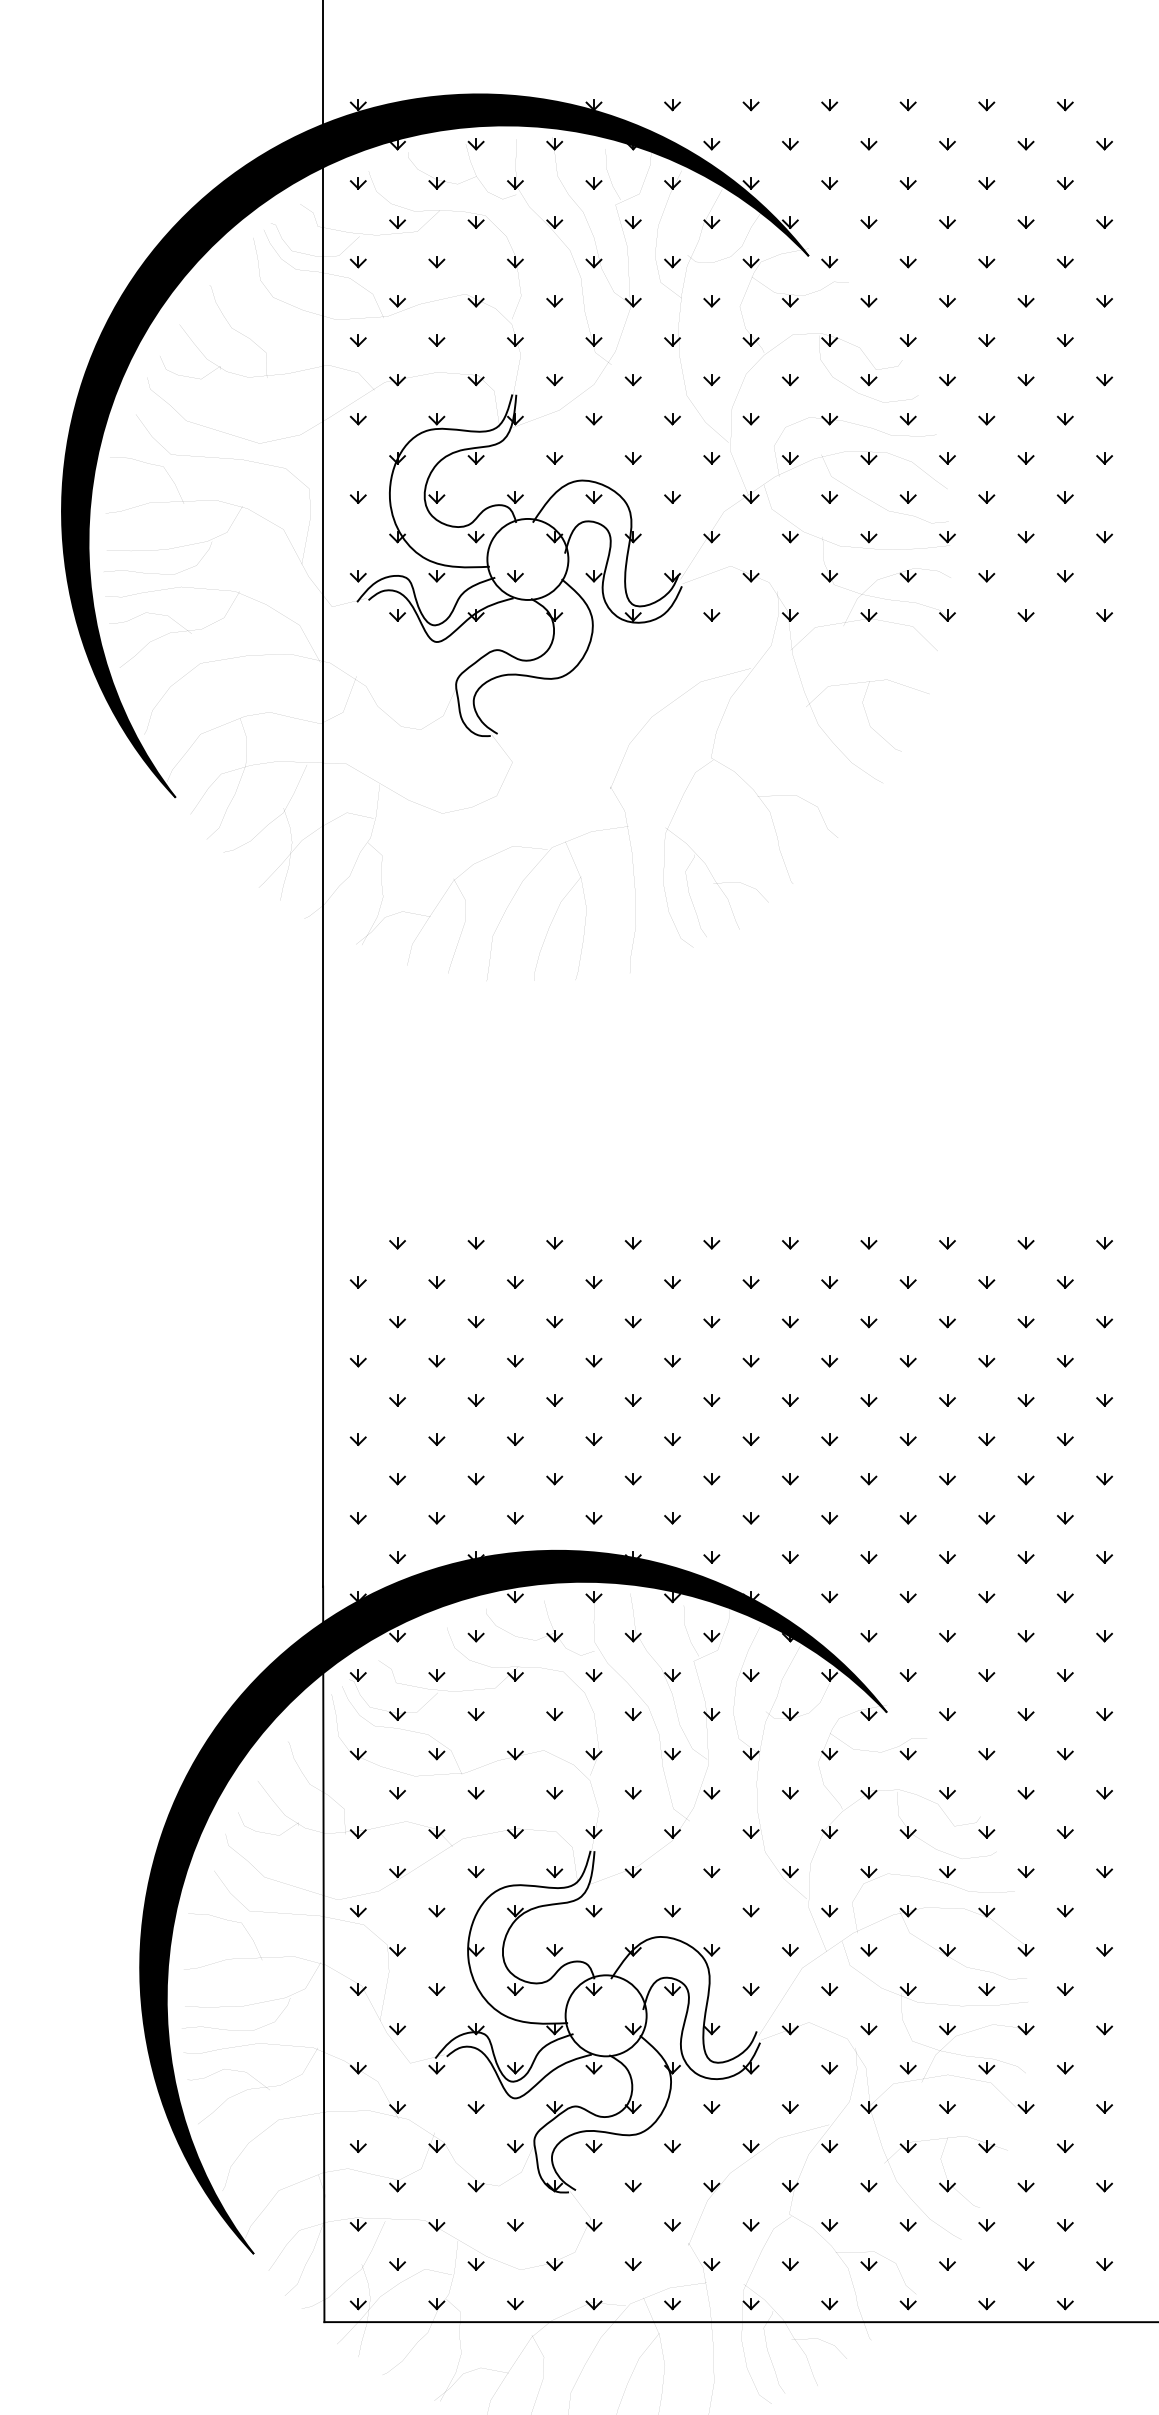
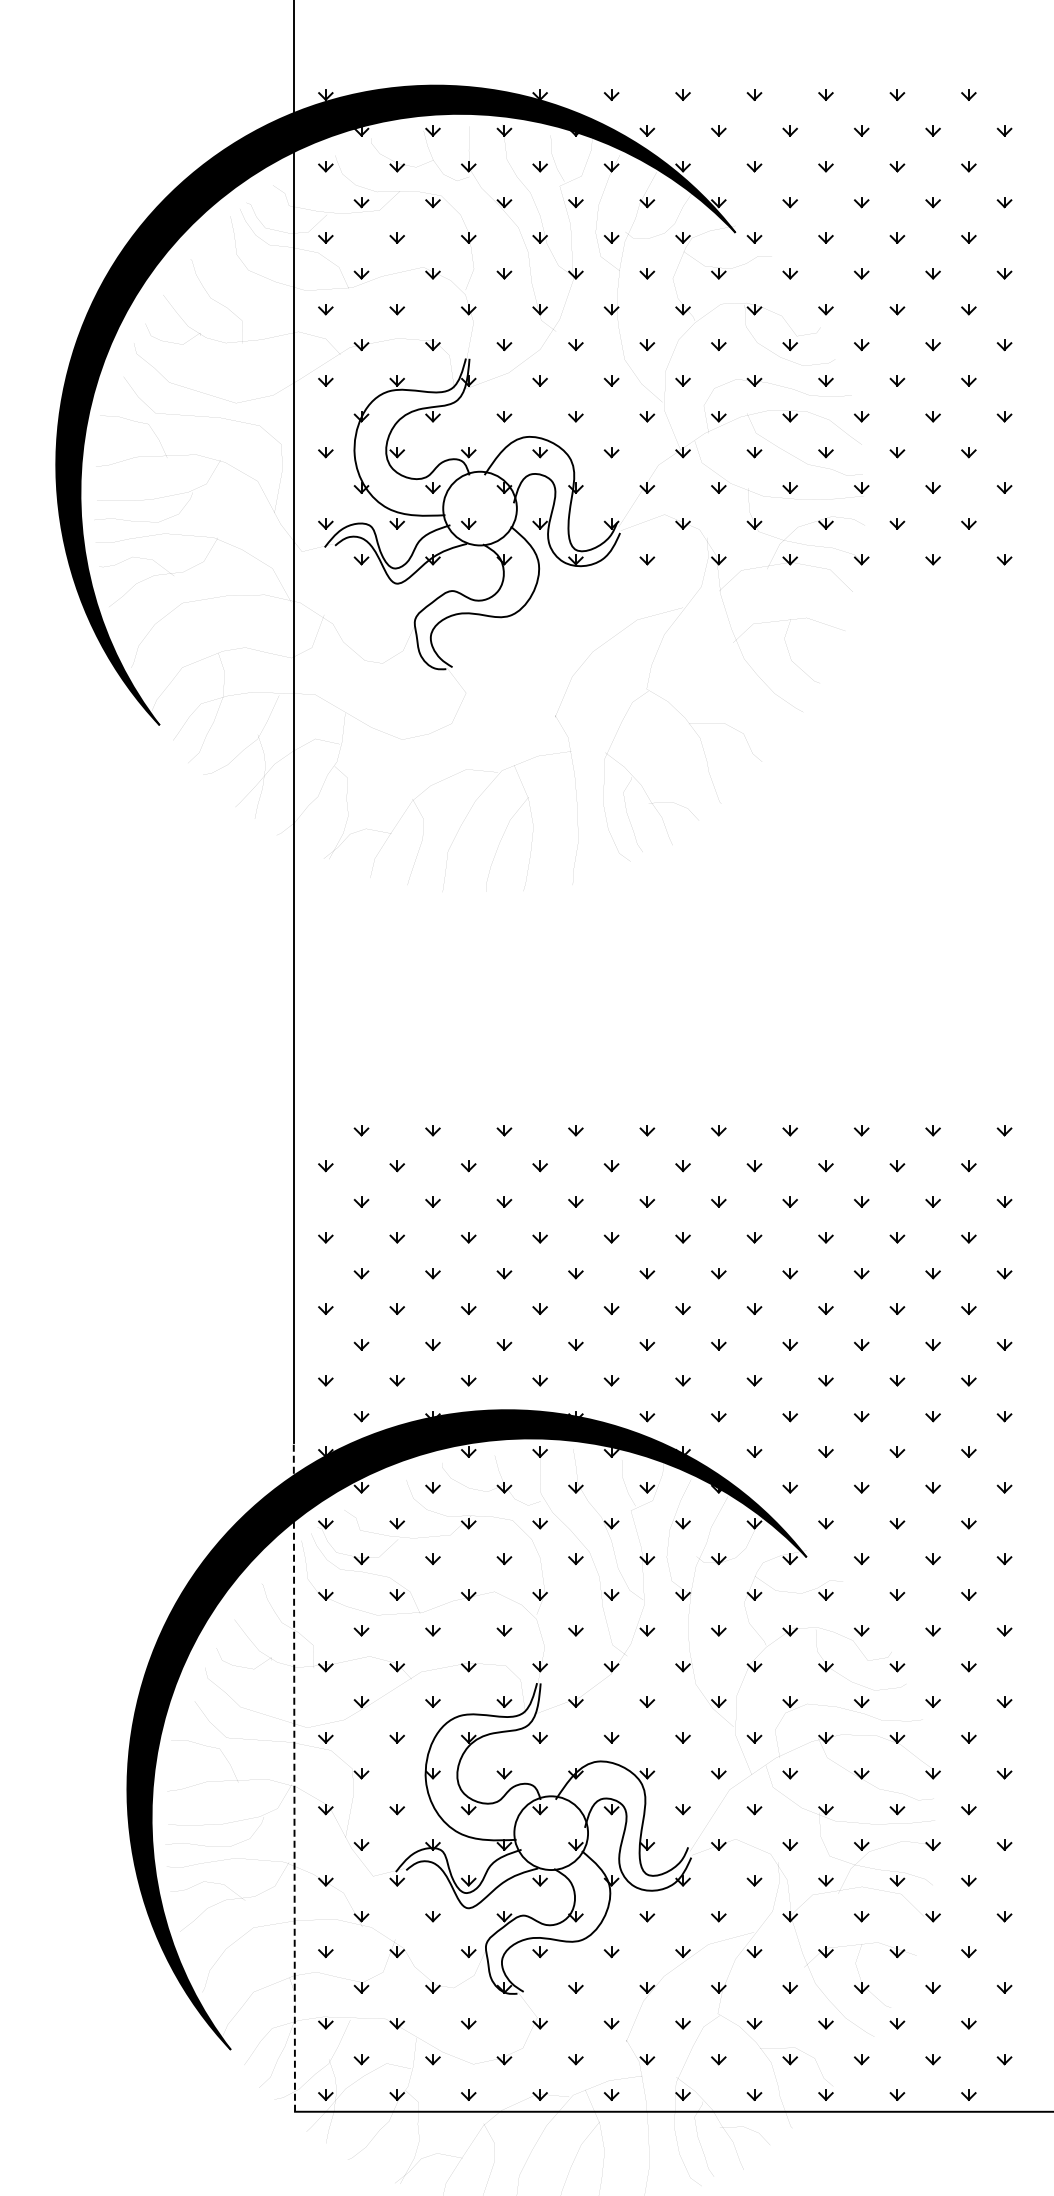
line: (323, 1954) -> (294, 1777), solid -> dashed

